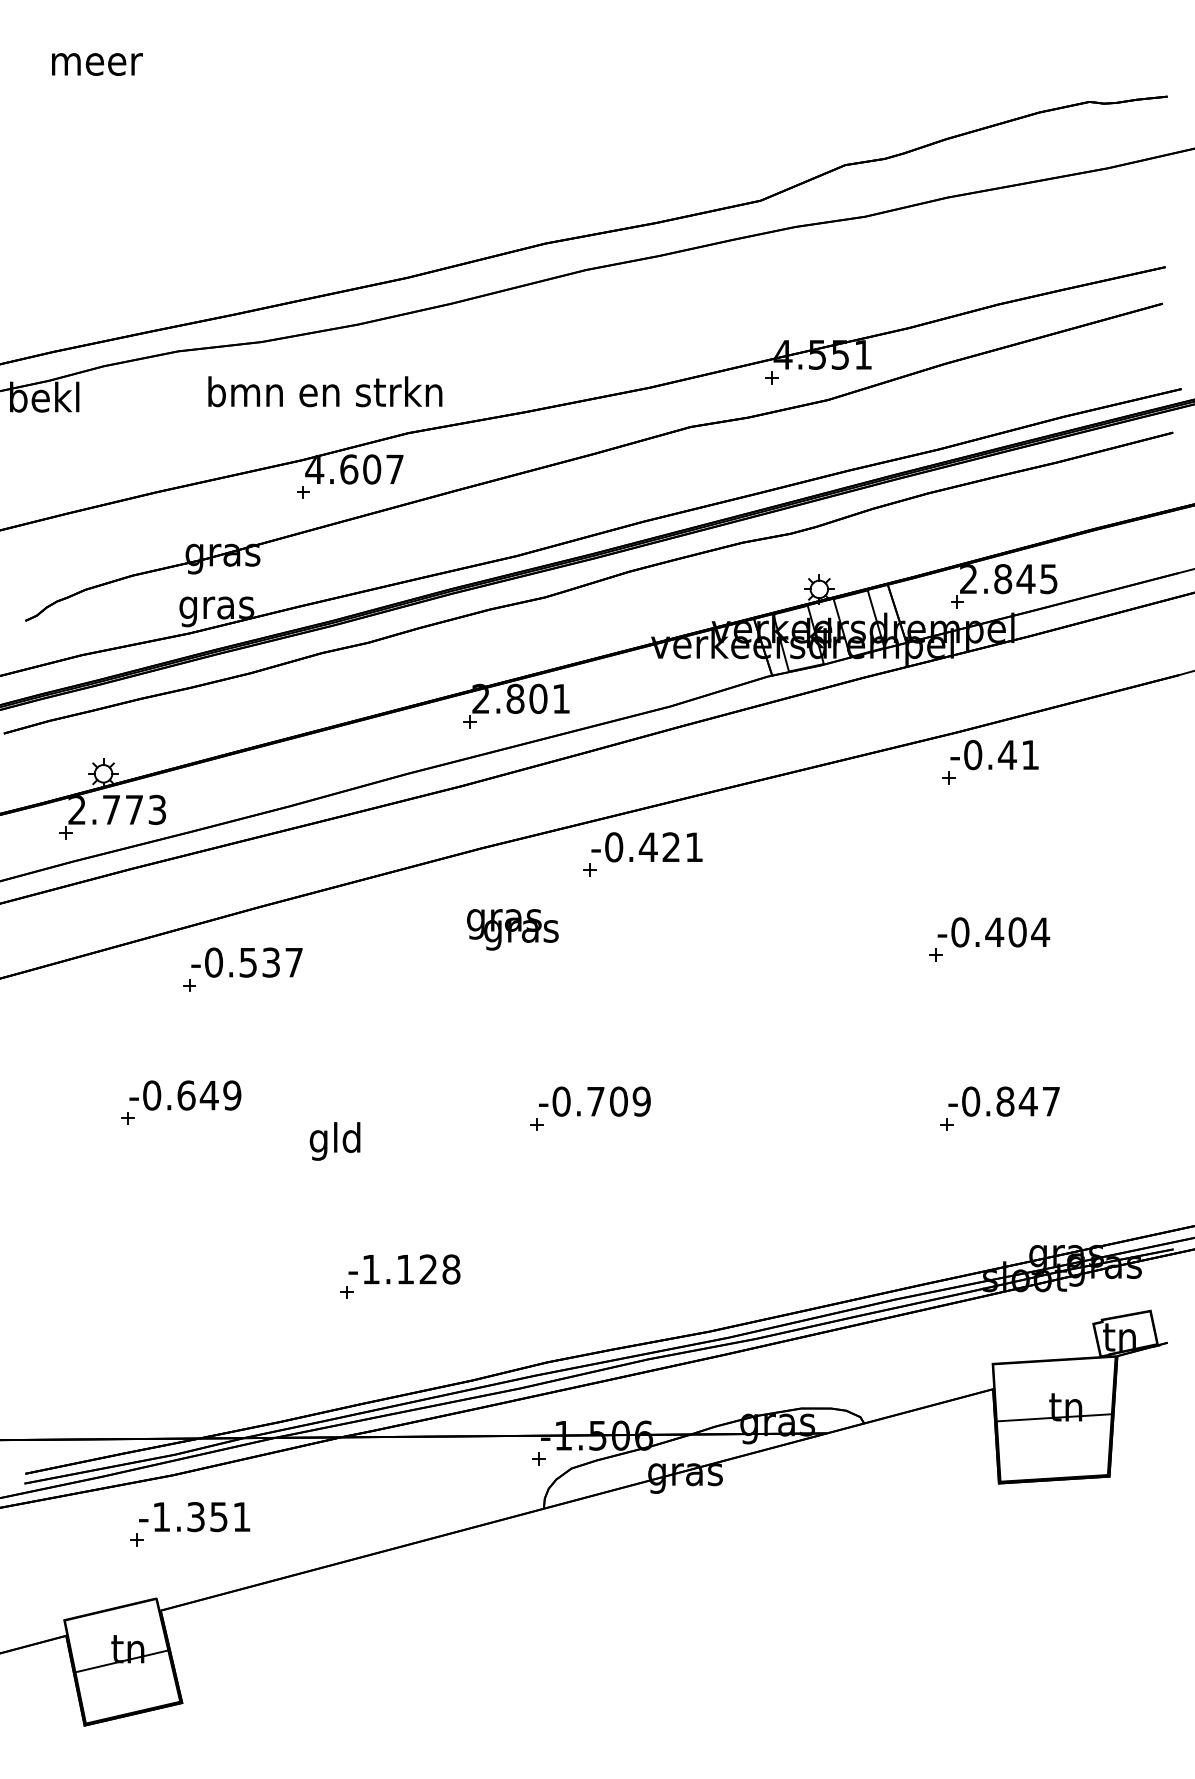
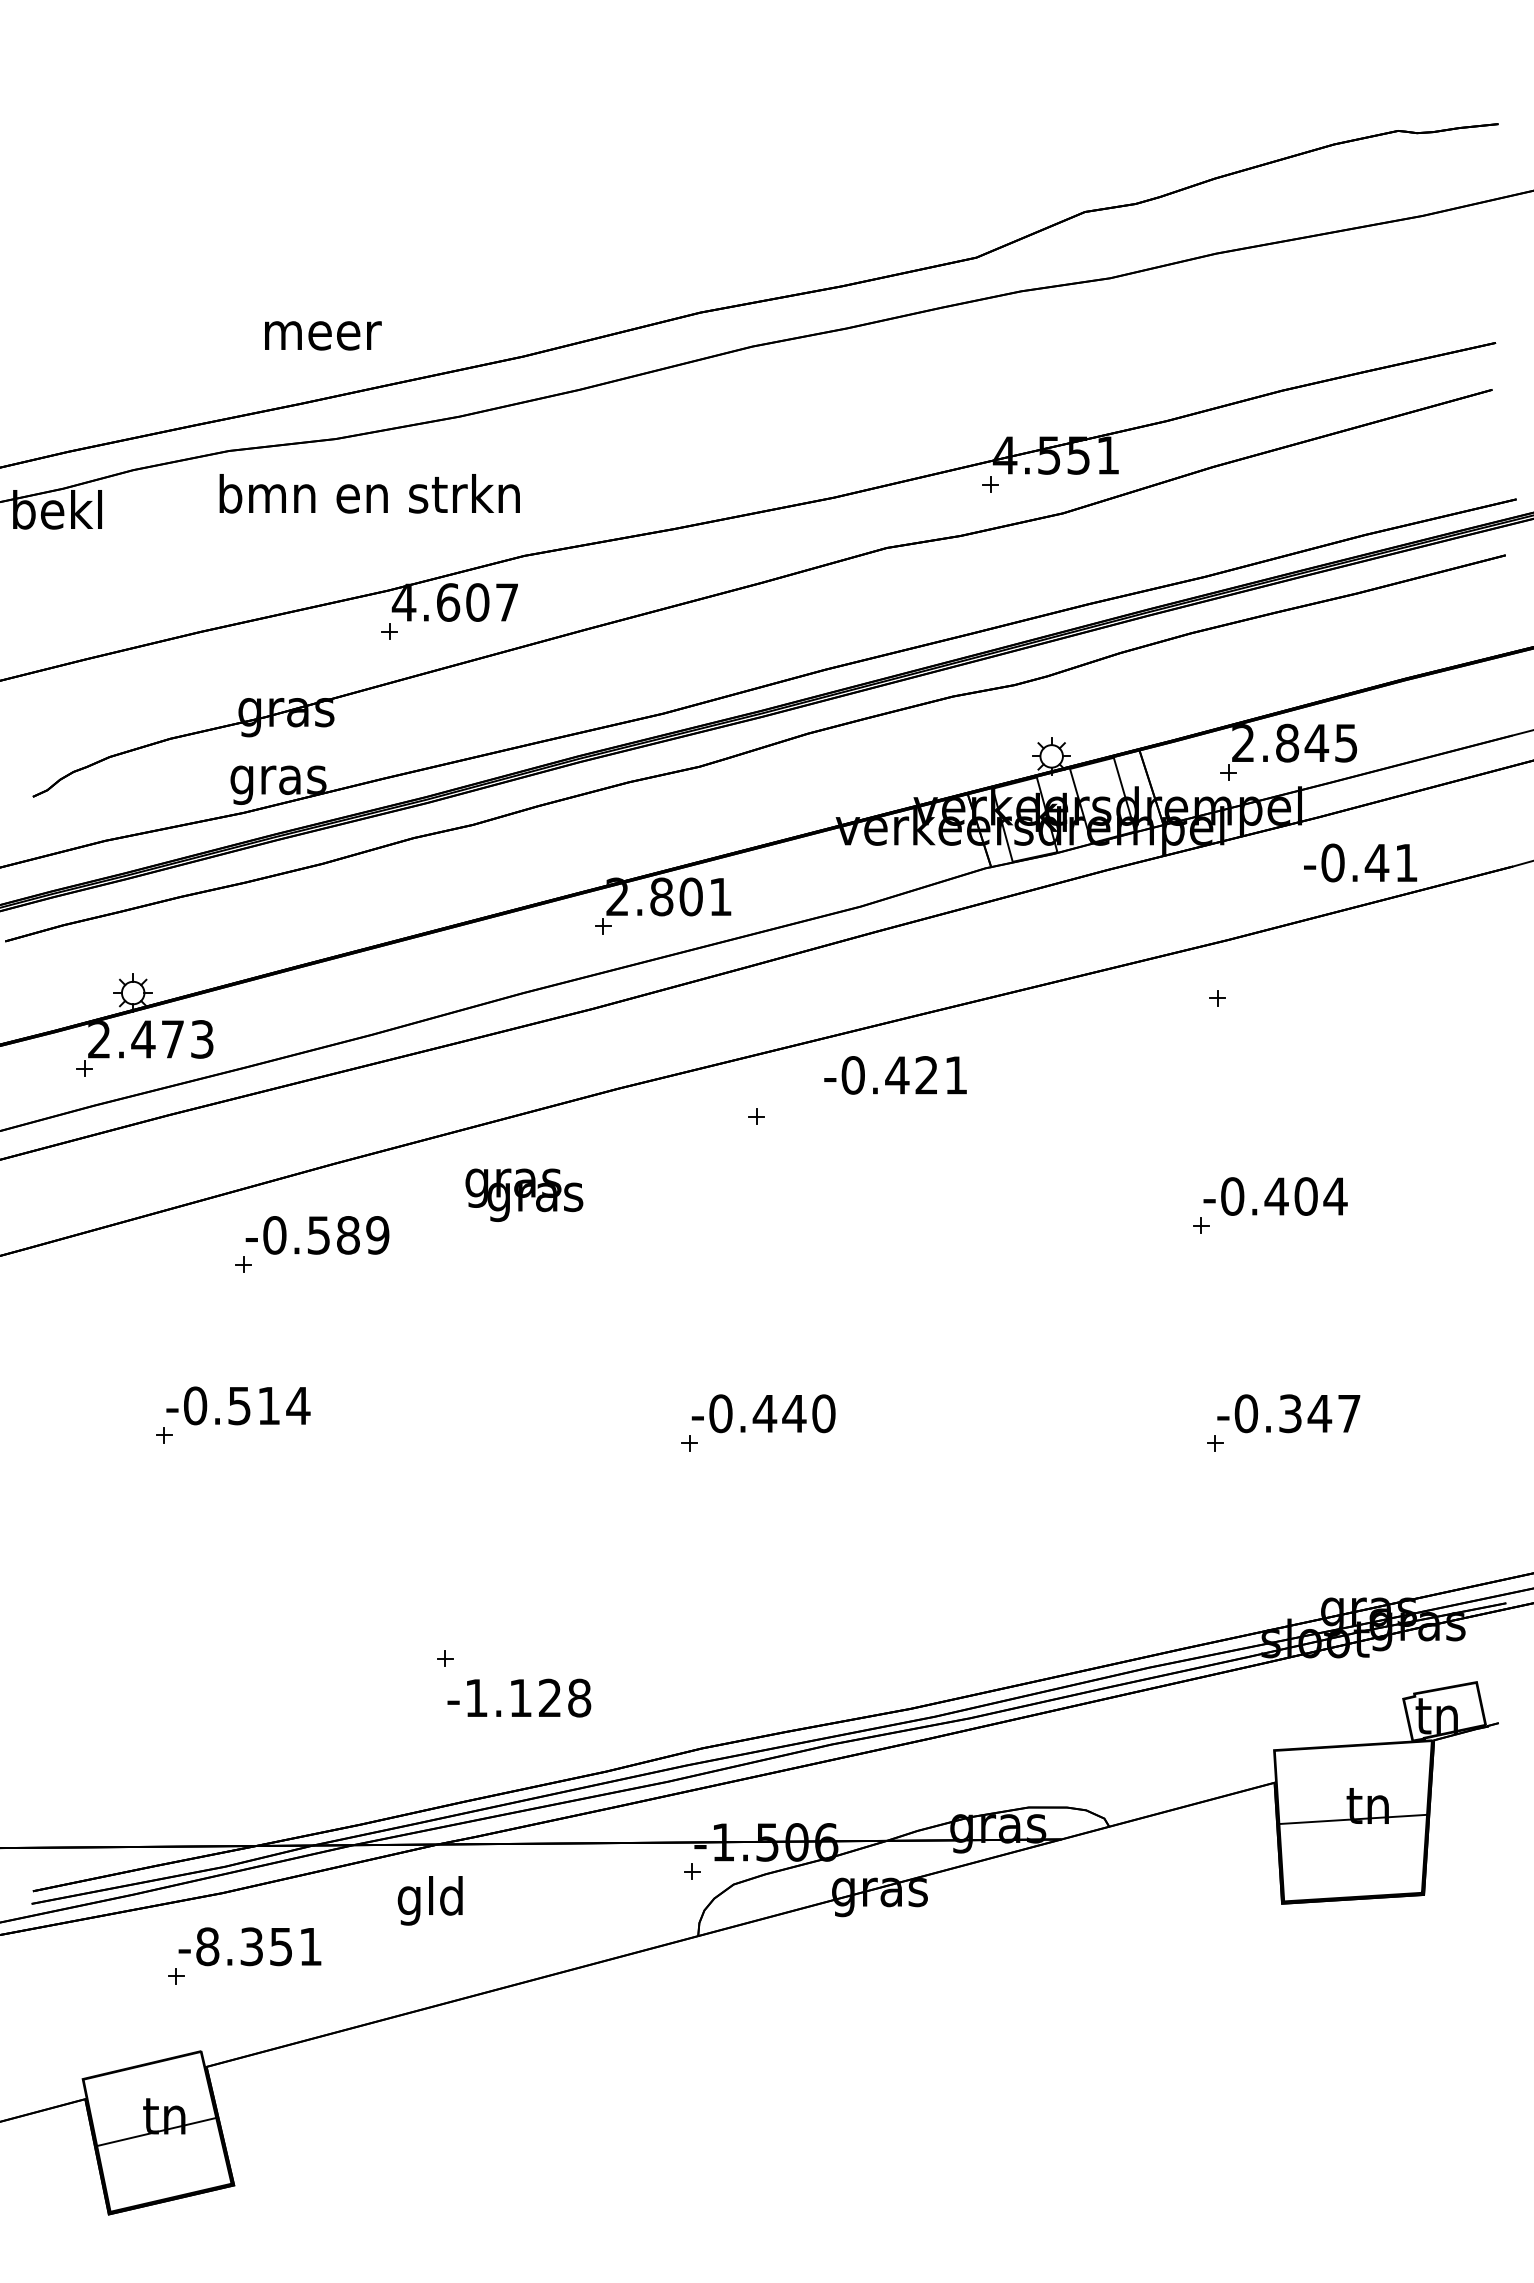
text: (97, 64) -> (323, 335), moved
text: (325, 391) -> (369, 493), moved
text: (994, 754) -> (1360, 862), moved
text: (111, 810) -> (143, 1039), 2.773 -> 2.473
text: (646, 847) -> (895, 1075), moved
text: (512, 929) -> (524, 1194), moved
text: (283, 962) -> (363, 1235), -0.537 -> -0.589
text: (209, 1095) -> (269, 1405), -0.649 -> -0.514
text: (618, 1101) -> (793, 1413), -0.709 -> -0.440
text: (1005, 1101) -> (1290, 1413), -0.847 -> -0.347
text: (334, 1141) -> (429, 1900), moved
text: (404, 1269) -> (519, 1697), moved
text: (161, 1516) -> (207, 1946), -1.351 -> -8.351

